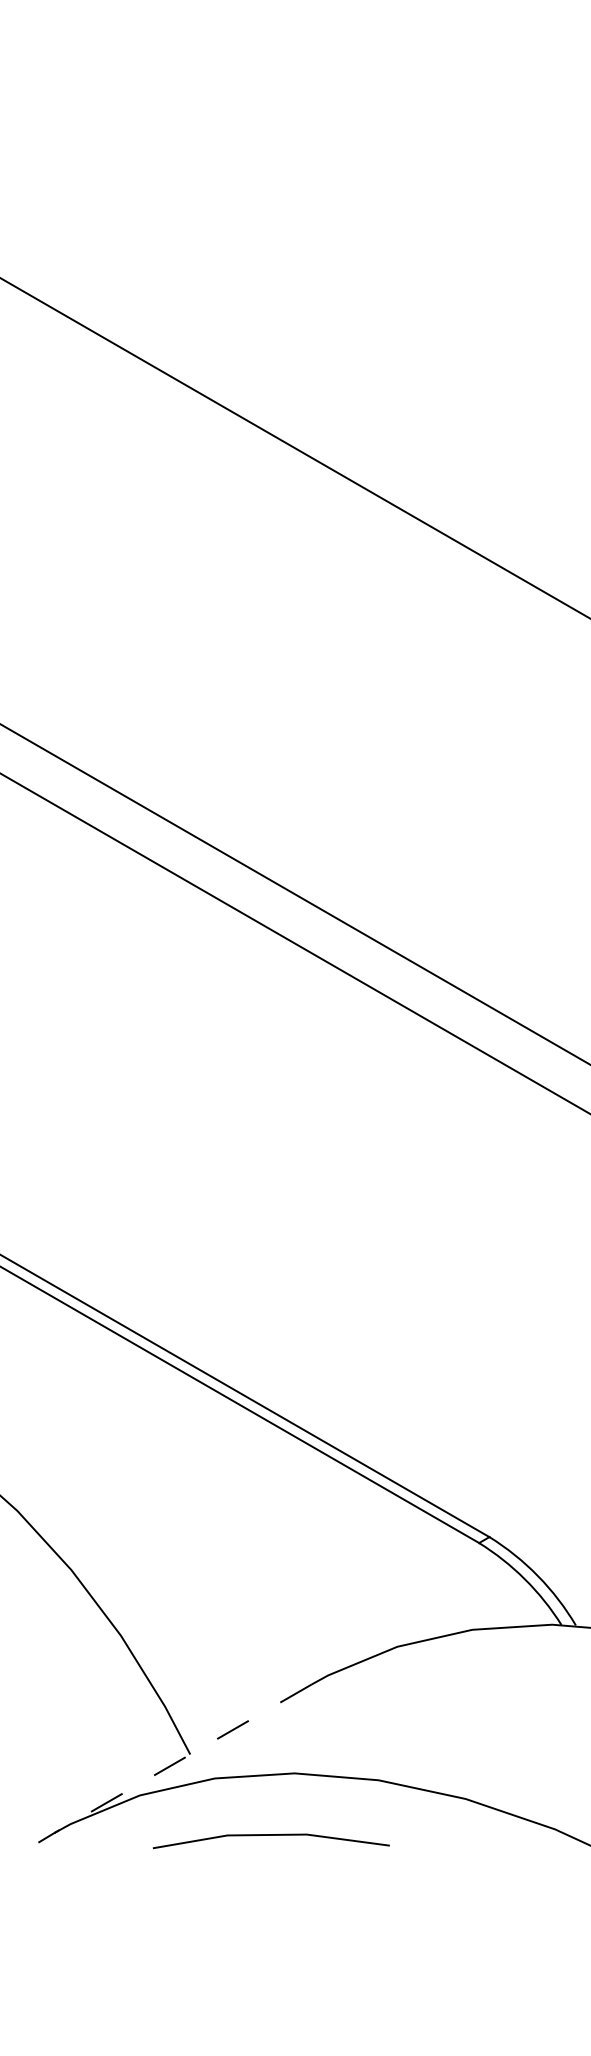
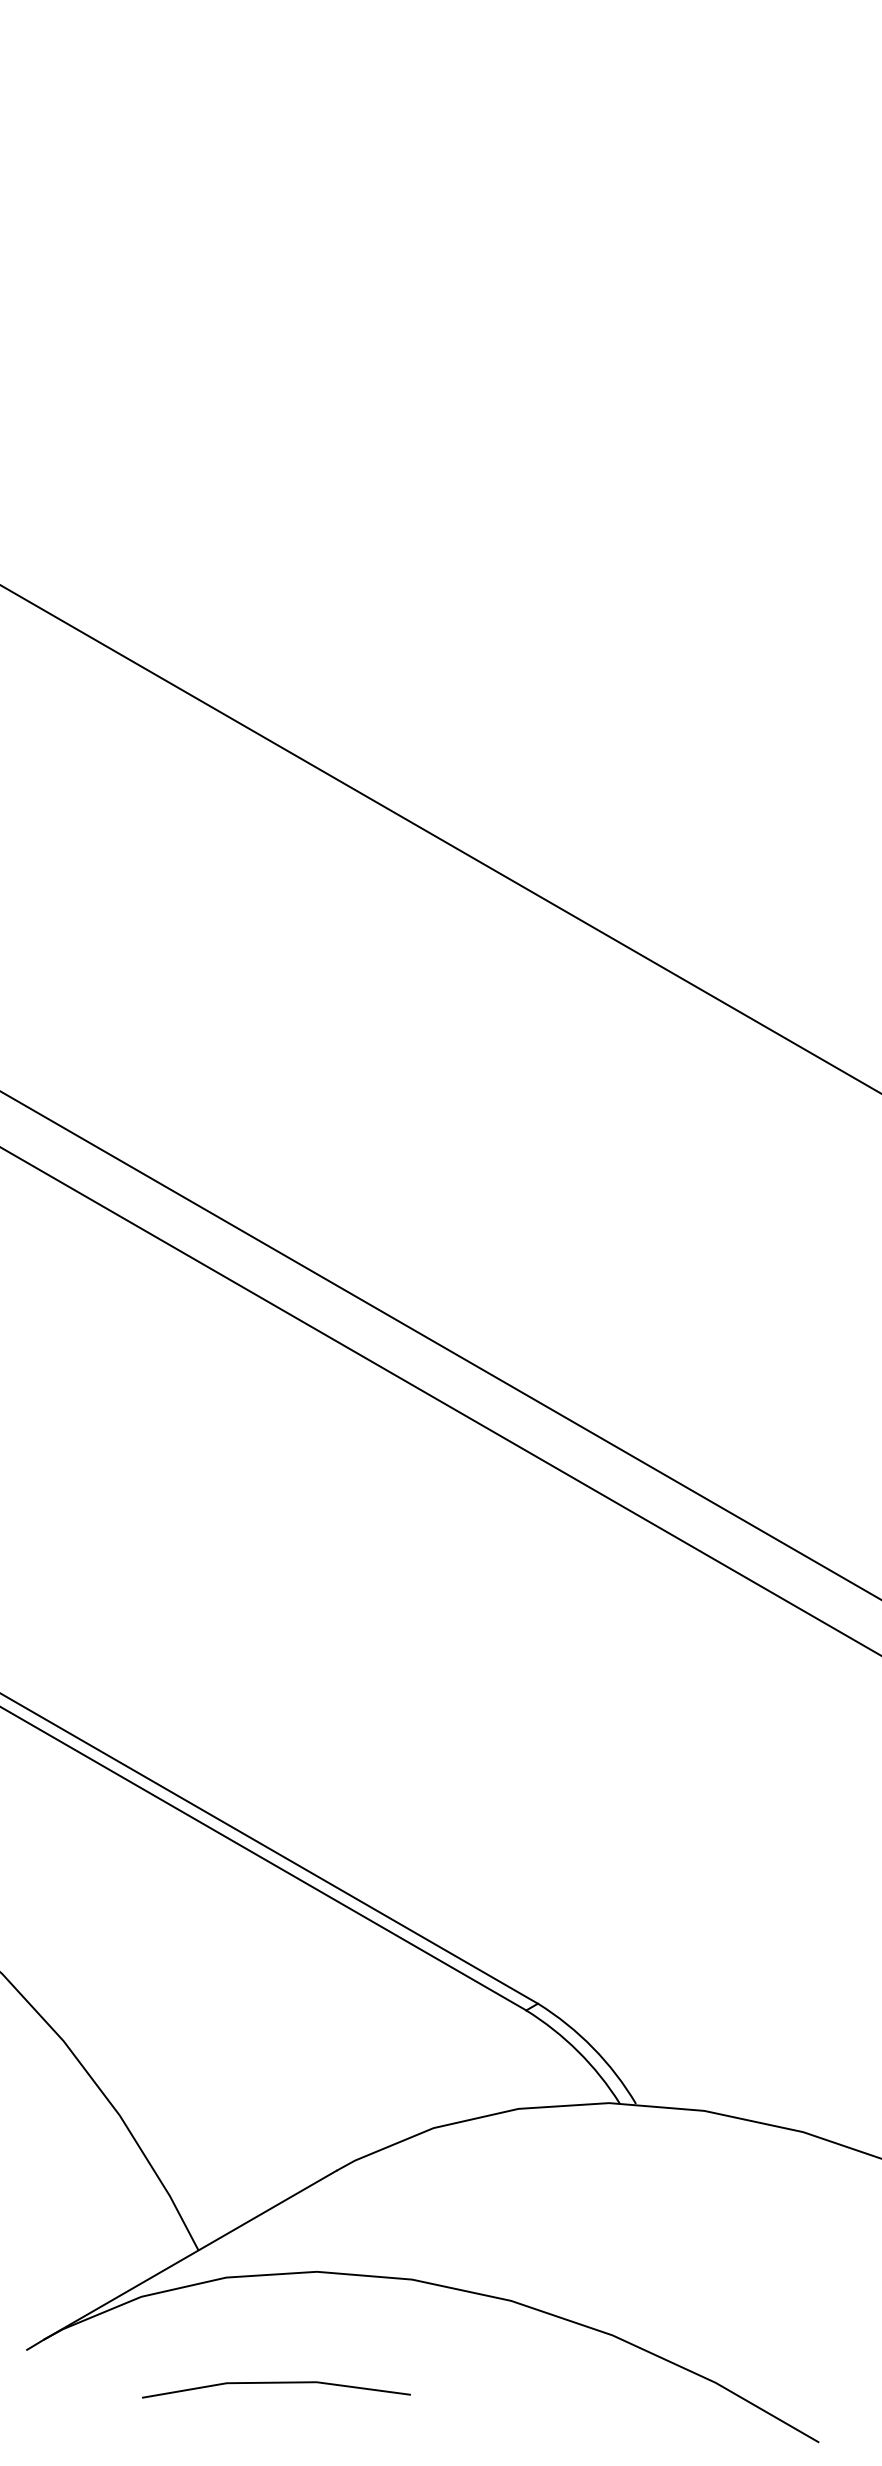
line: (183, 1759) -> (190, 2255), dashed -> solid
line: (271, 1835) -> (276, 2383), moved

